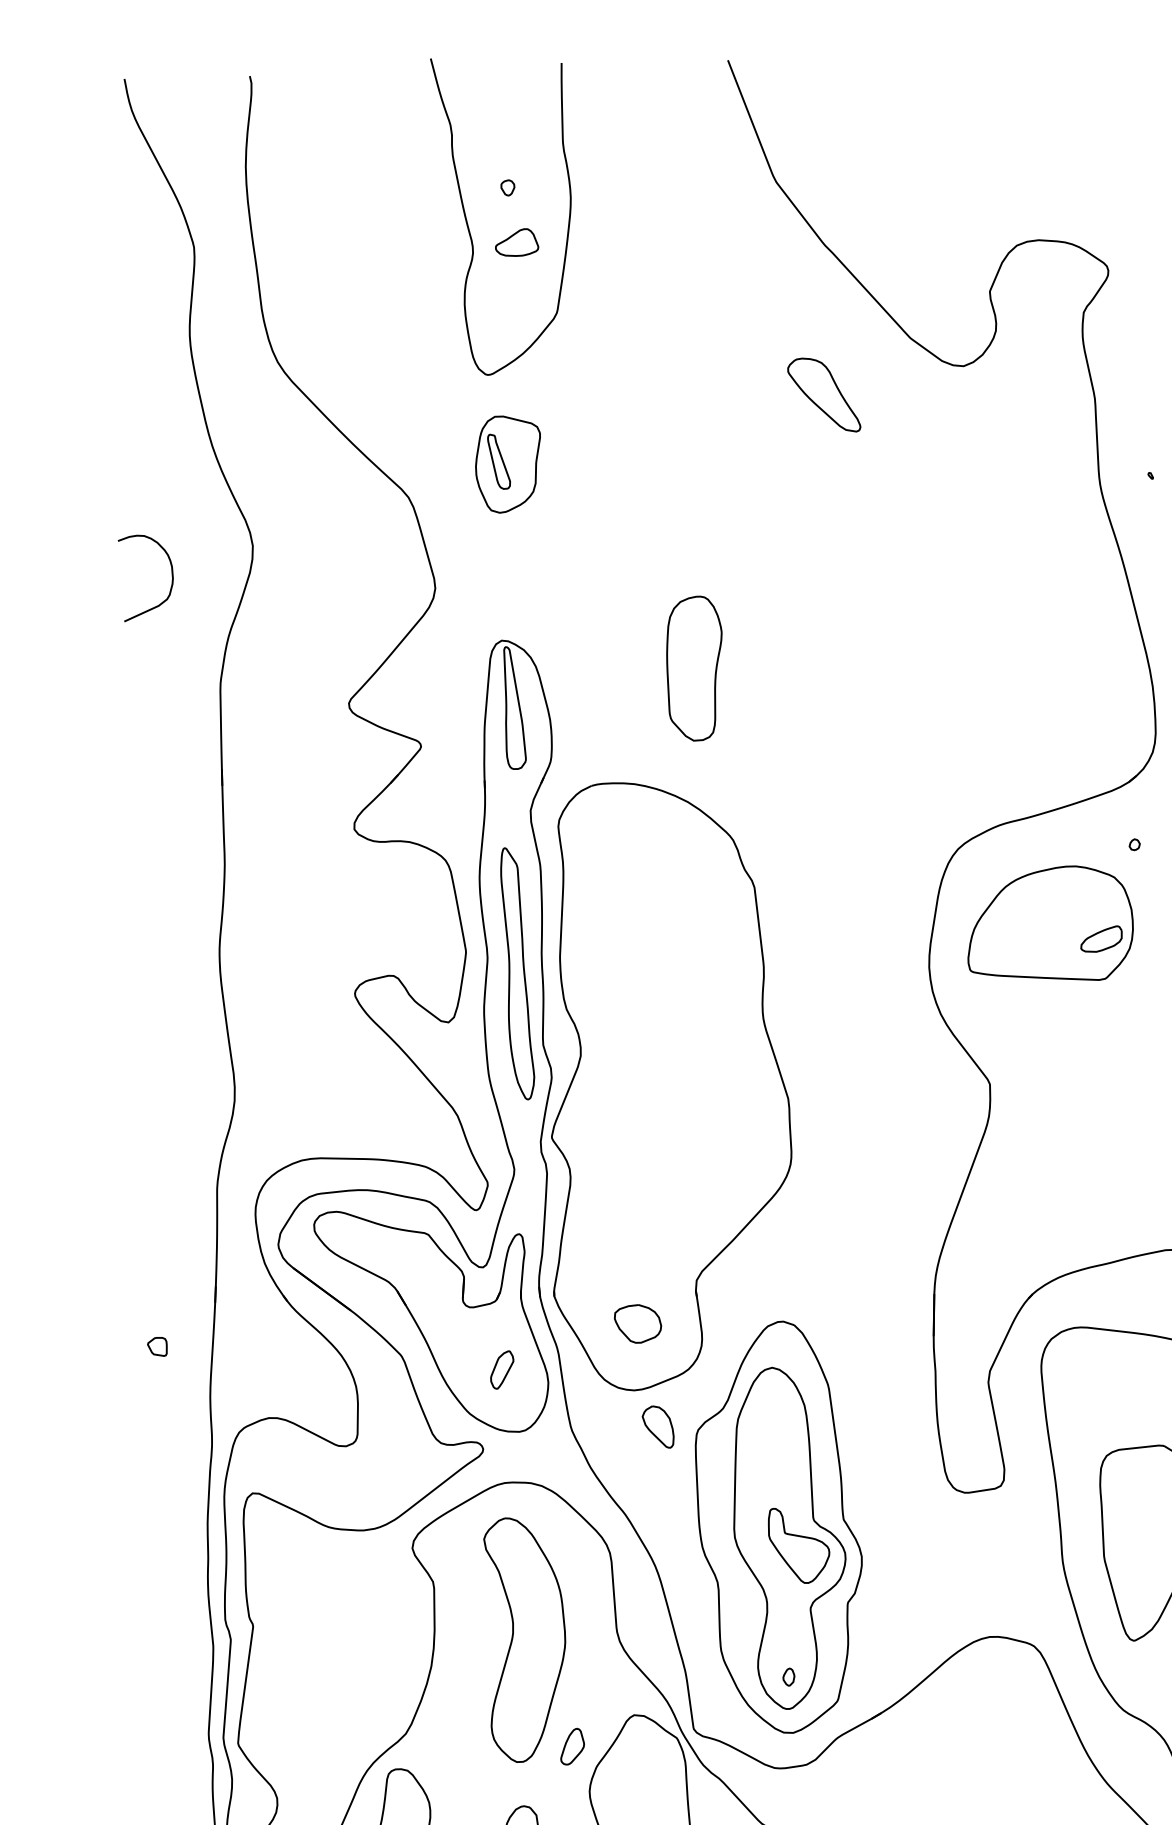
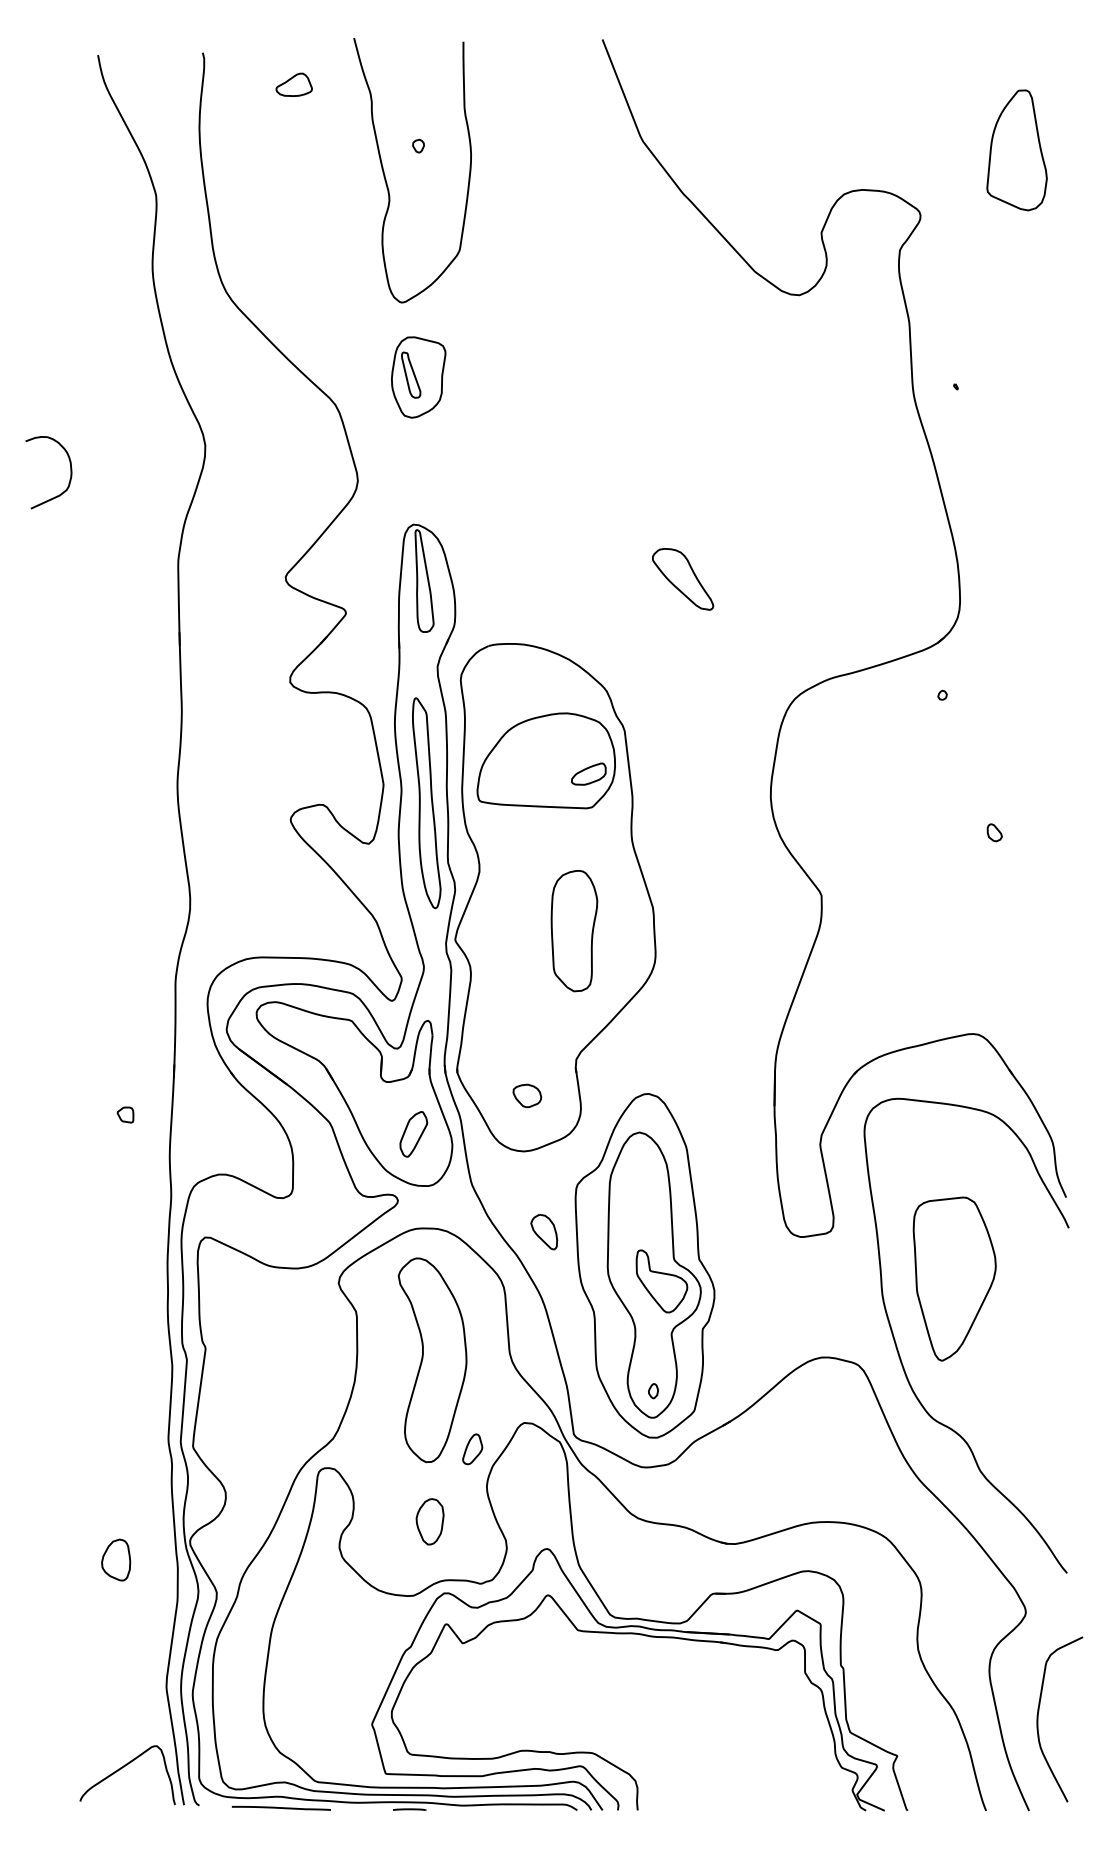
part: (516, 242) -> (293, 84), moved
part: (824, 395) -> (683, 579), moved
curve: (171, 578) -> (70, 472), moved
part: (694, 669) -> (574, 931), moved
part: (1049, 922) -> (545, 760), moved
part: (638, 1323) -> (527, 1095), size x0.71
part: (501, 1370) -> (413, 1134), size x1.43
part: (658, 1427) -> (544, 1232), moved

